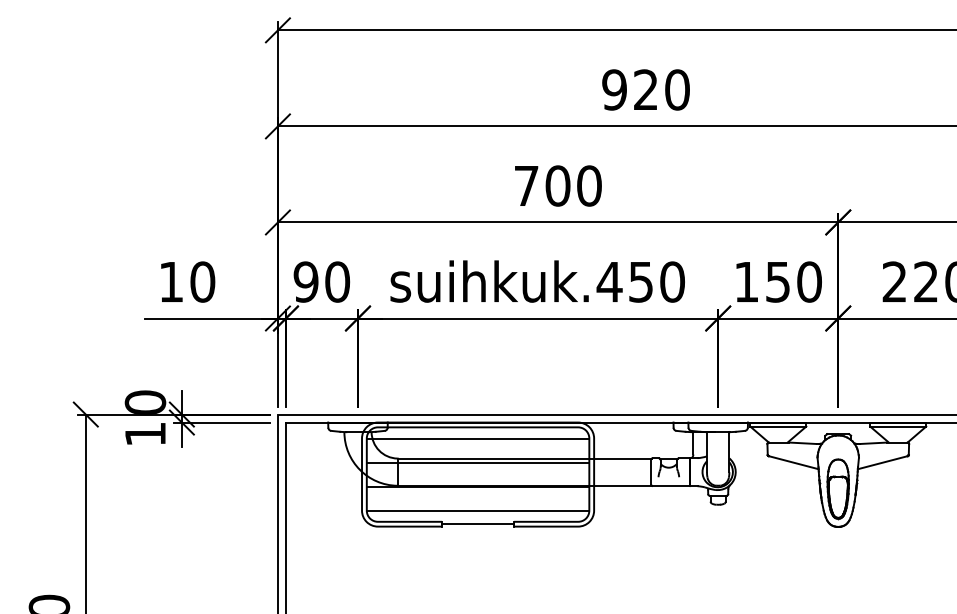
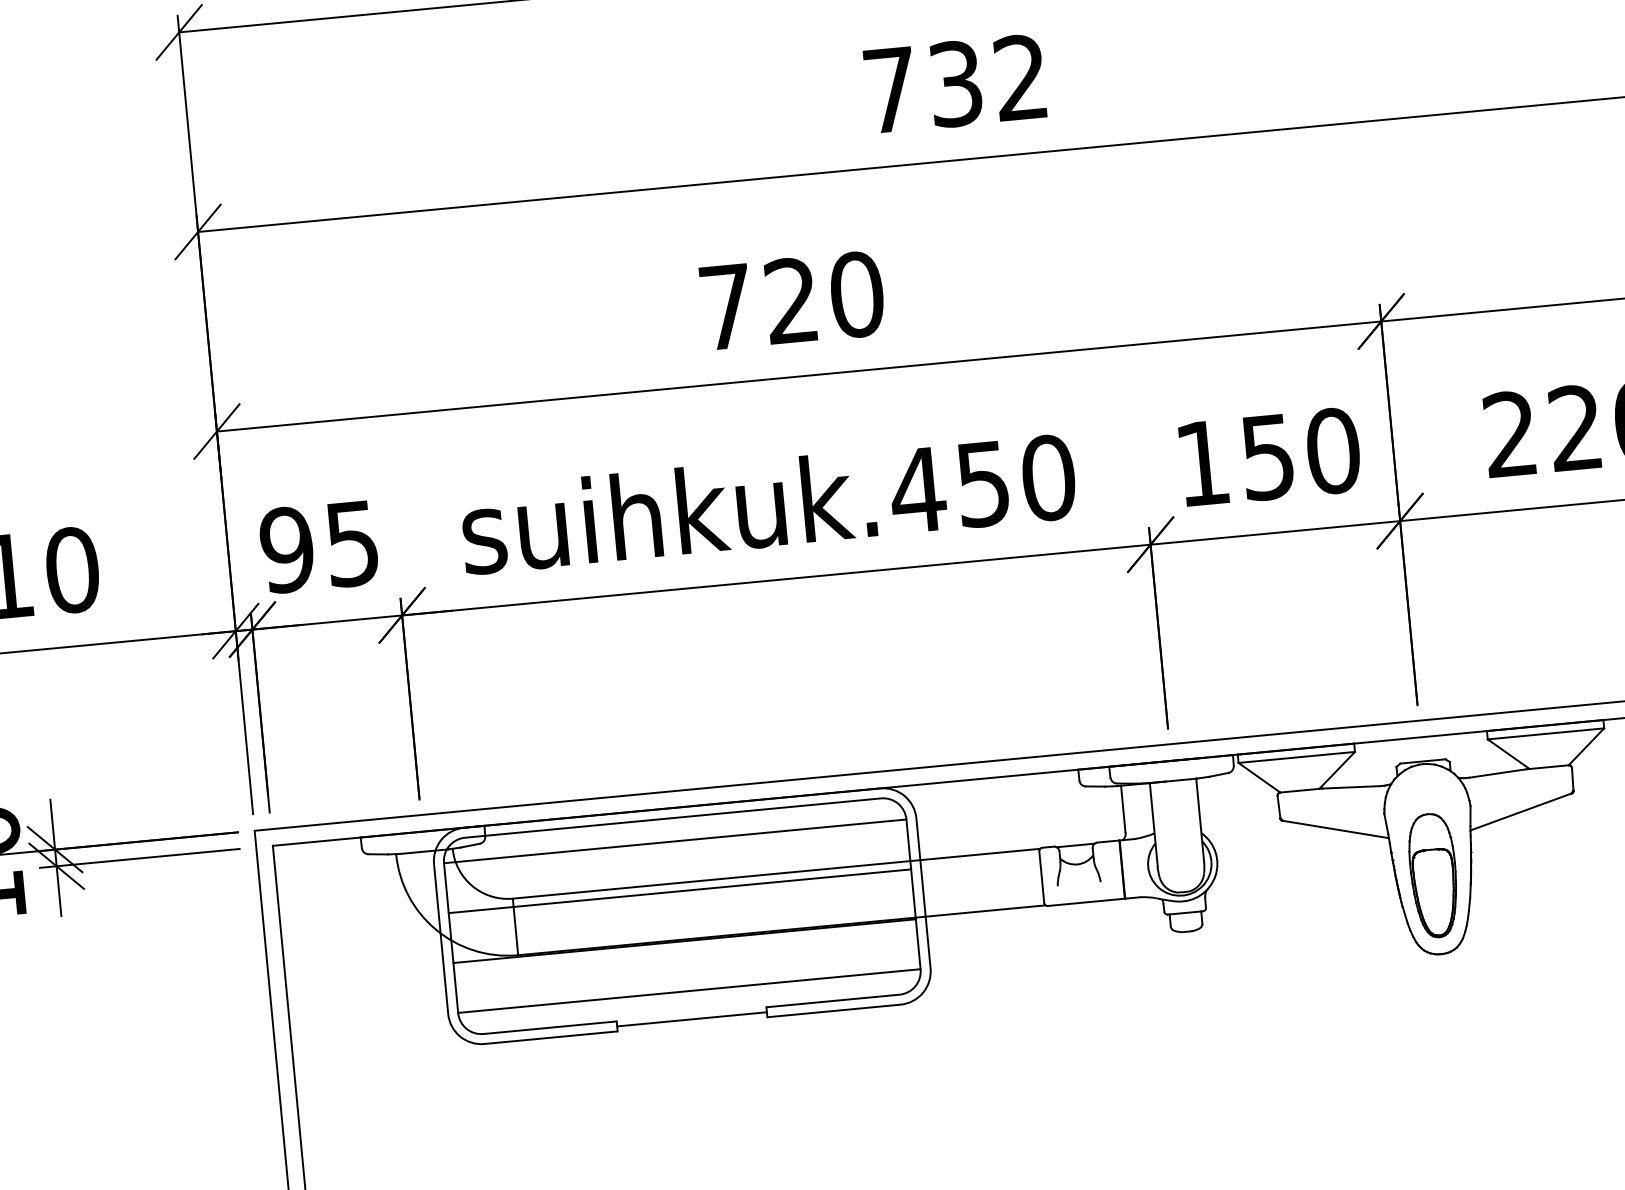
text: (645, 89) -> (954, 83), 920 -> 732
text: (557, 185) -> (790, 299), 700 -> 720
text: (337, 281) -> (352, 542), 90 -> 95

